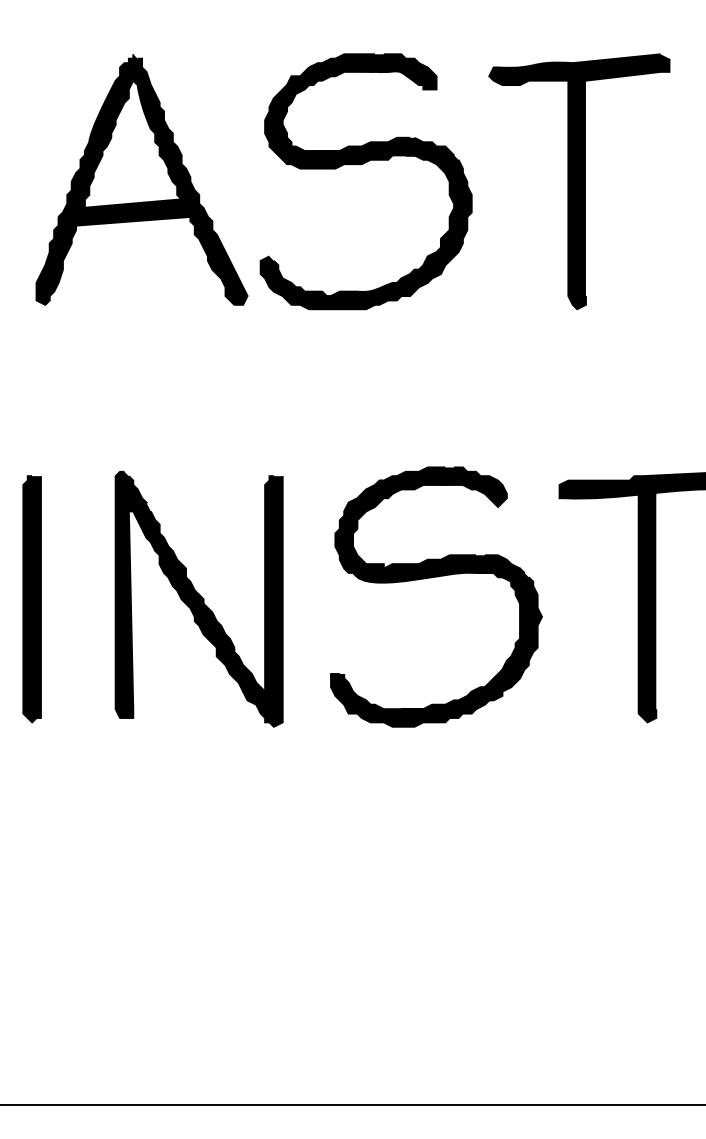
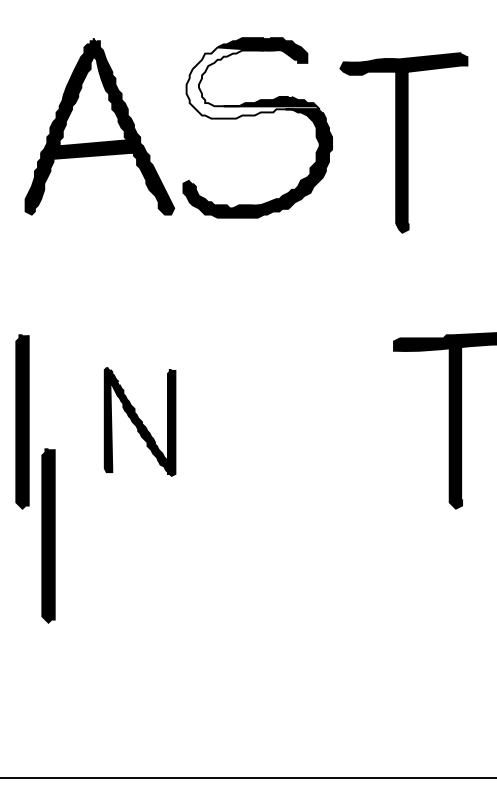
fill: (358, 117) -> (252, 82), removed
part: (578, 181) -> (403, 142), moved
part: (433, 578) -> (305, 407), removed
part: (198, 598) -> (139, 421), size x0.6
part: (69, 760) -> (48, 535), added

